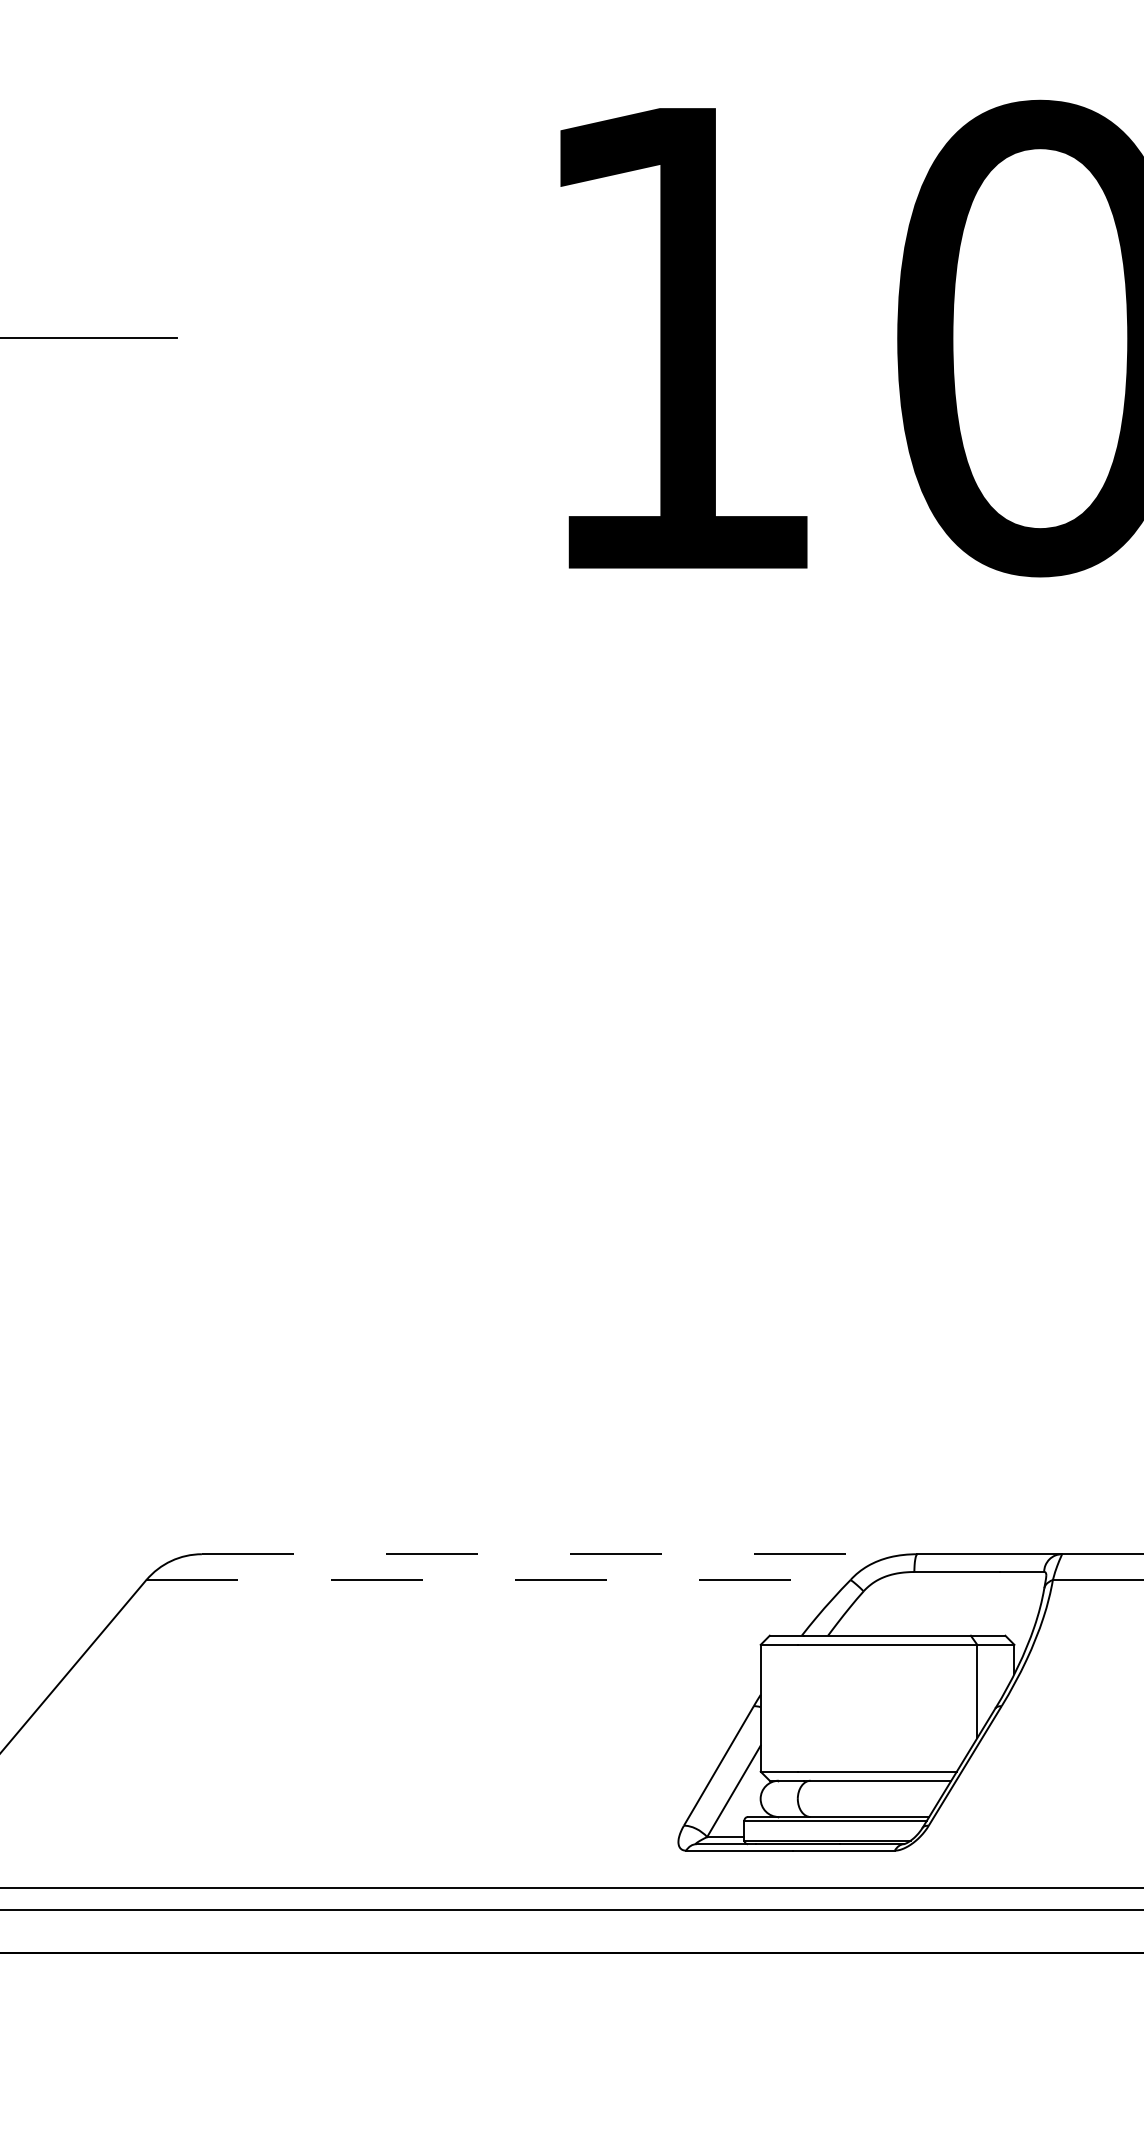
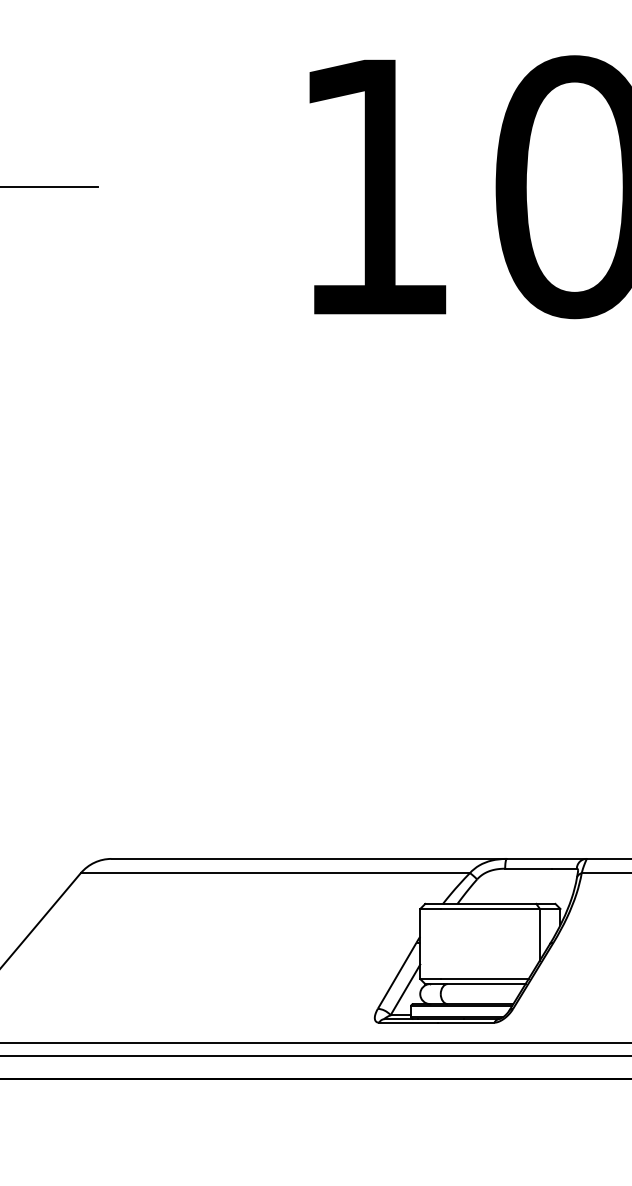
line: (560, 1553) -> (309, 858), dashed -> solid
line: (498, 1580) -> (275, 873), dashed -> solid

